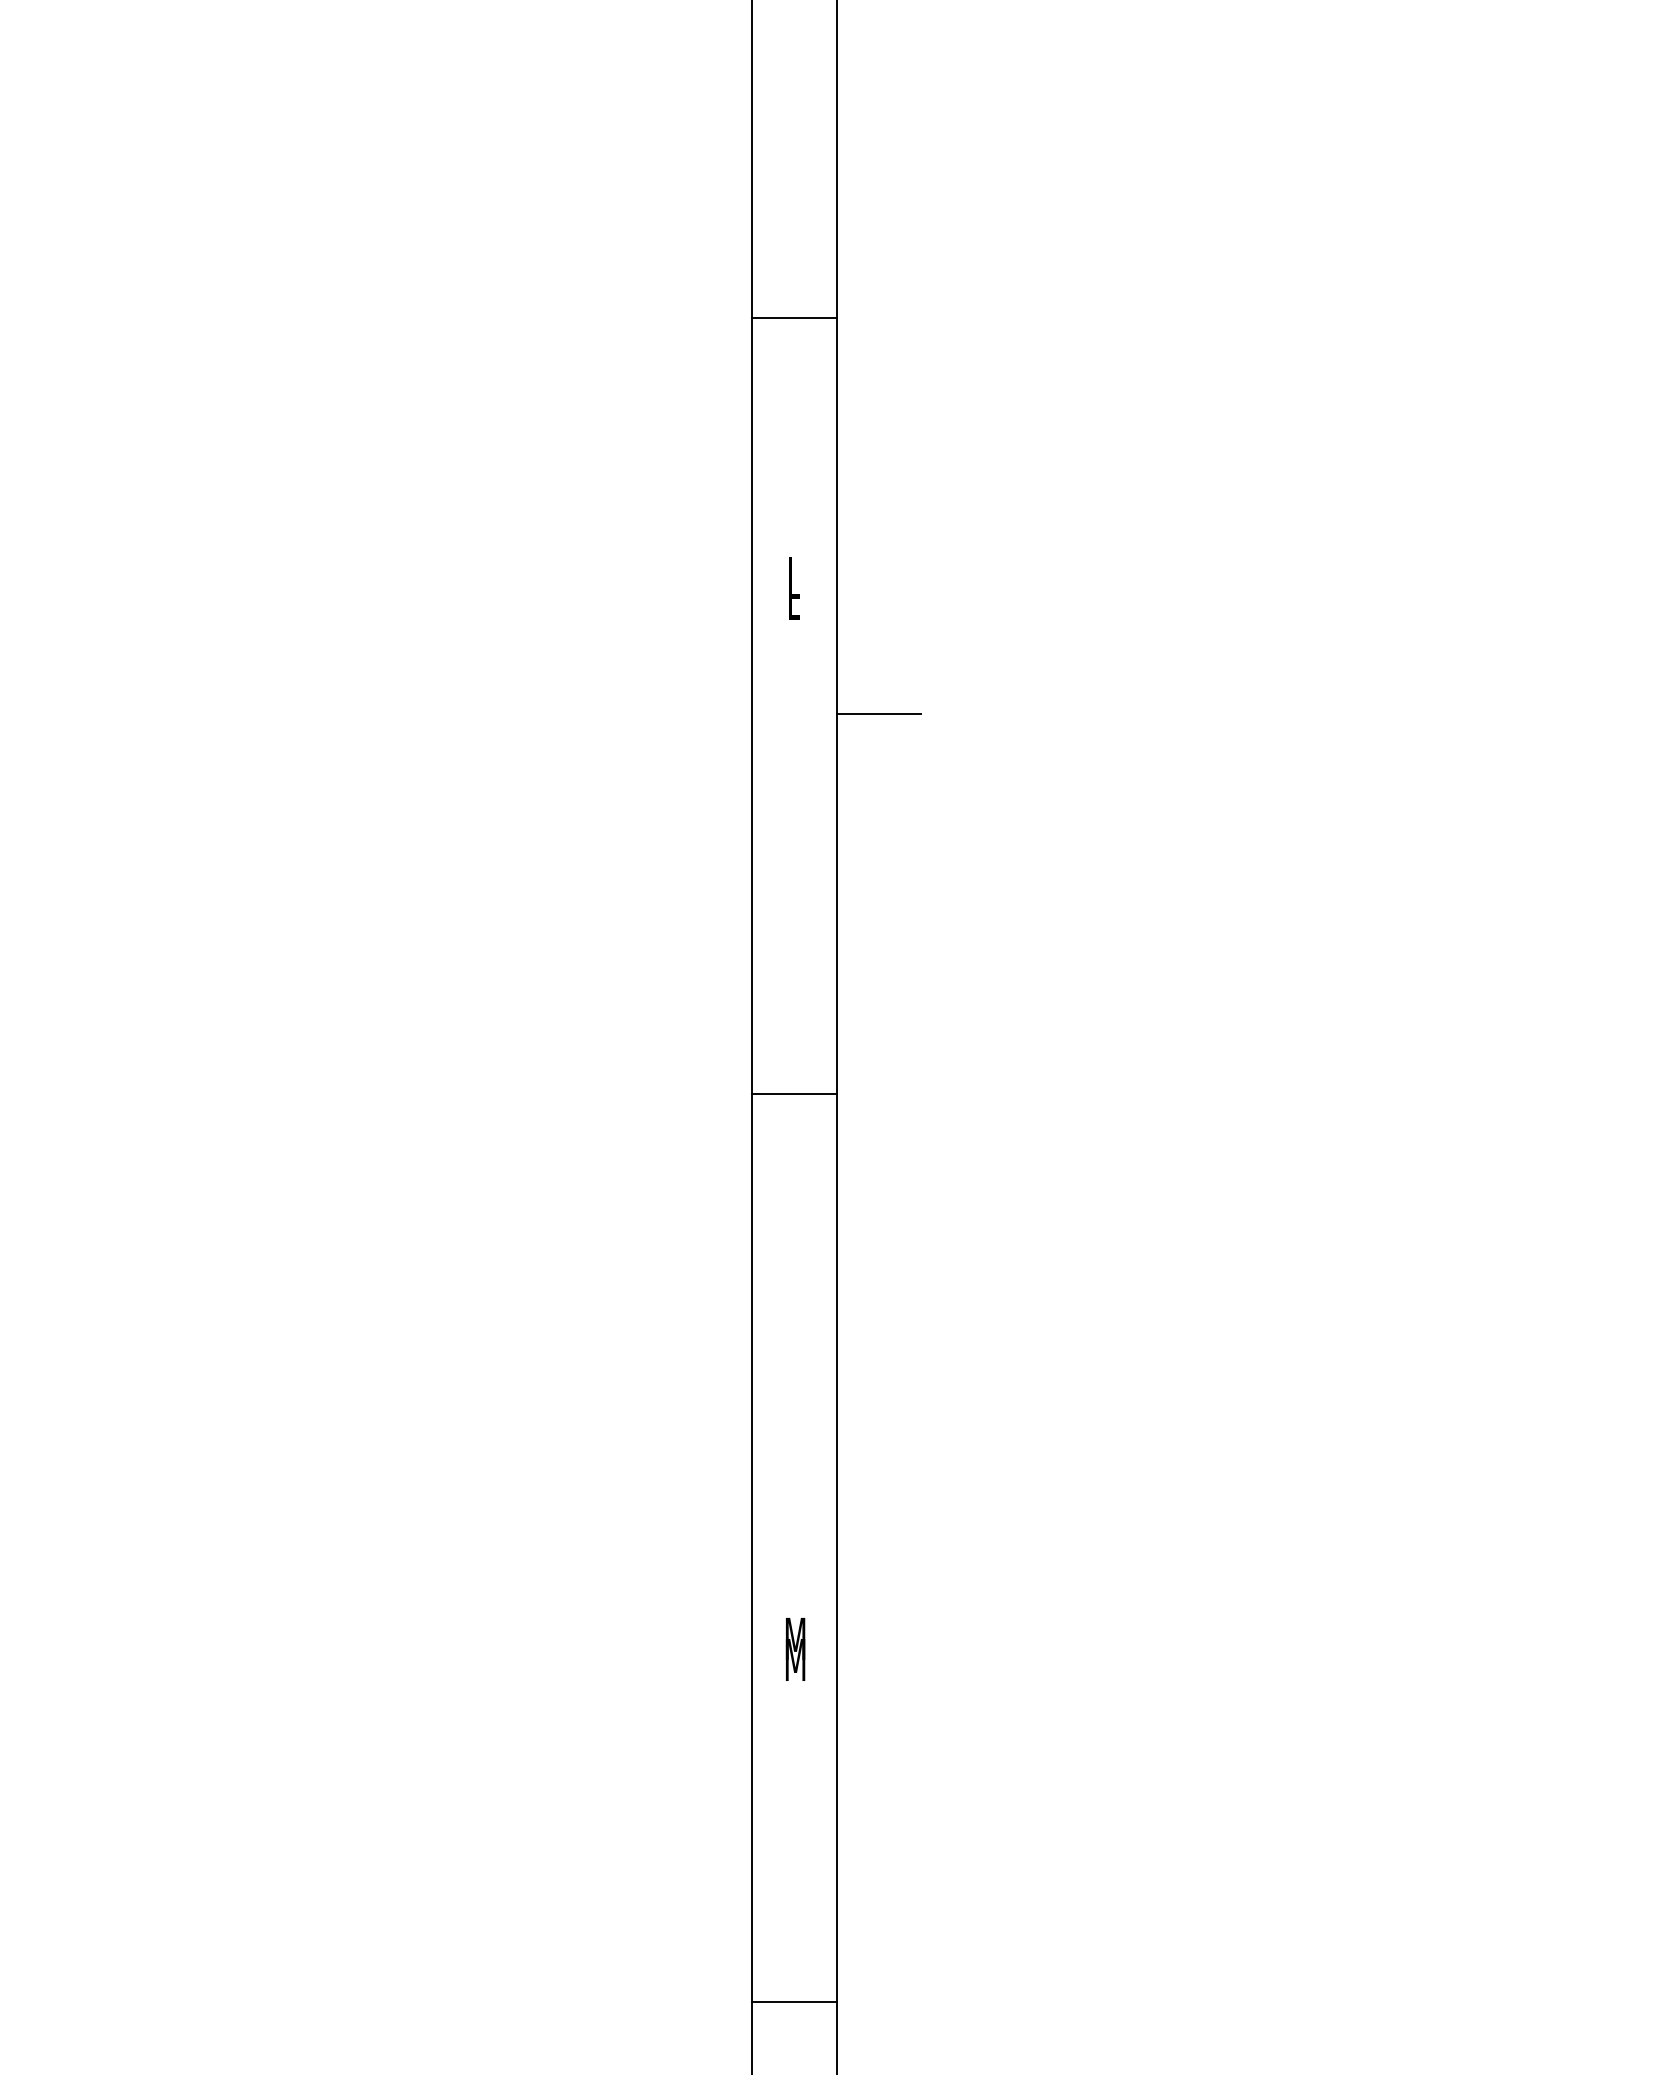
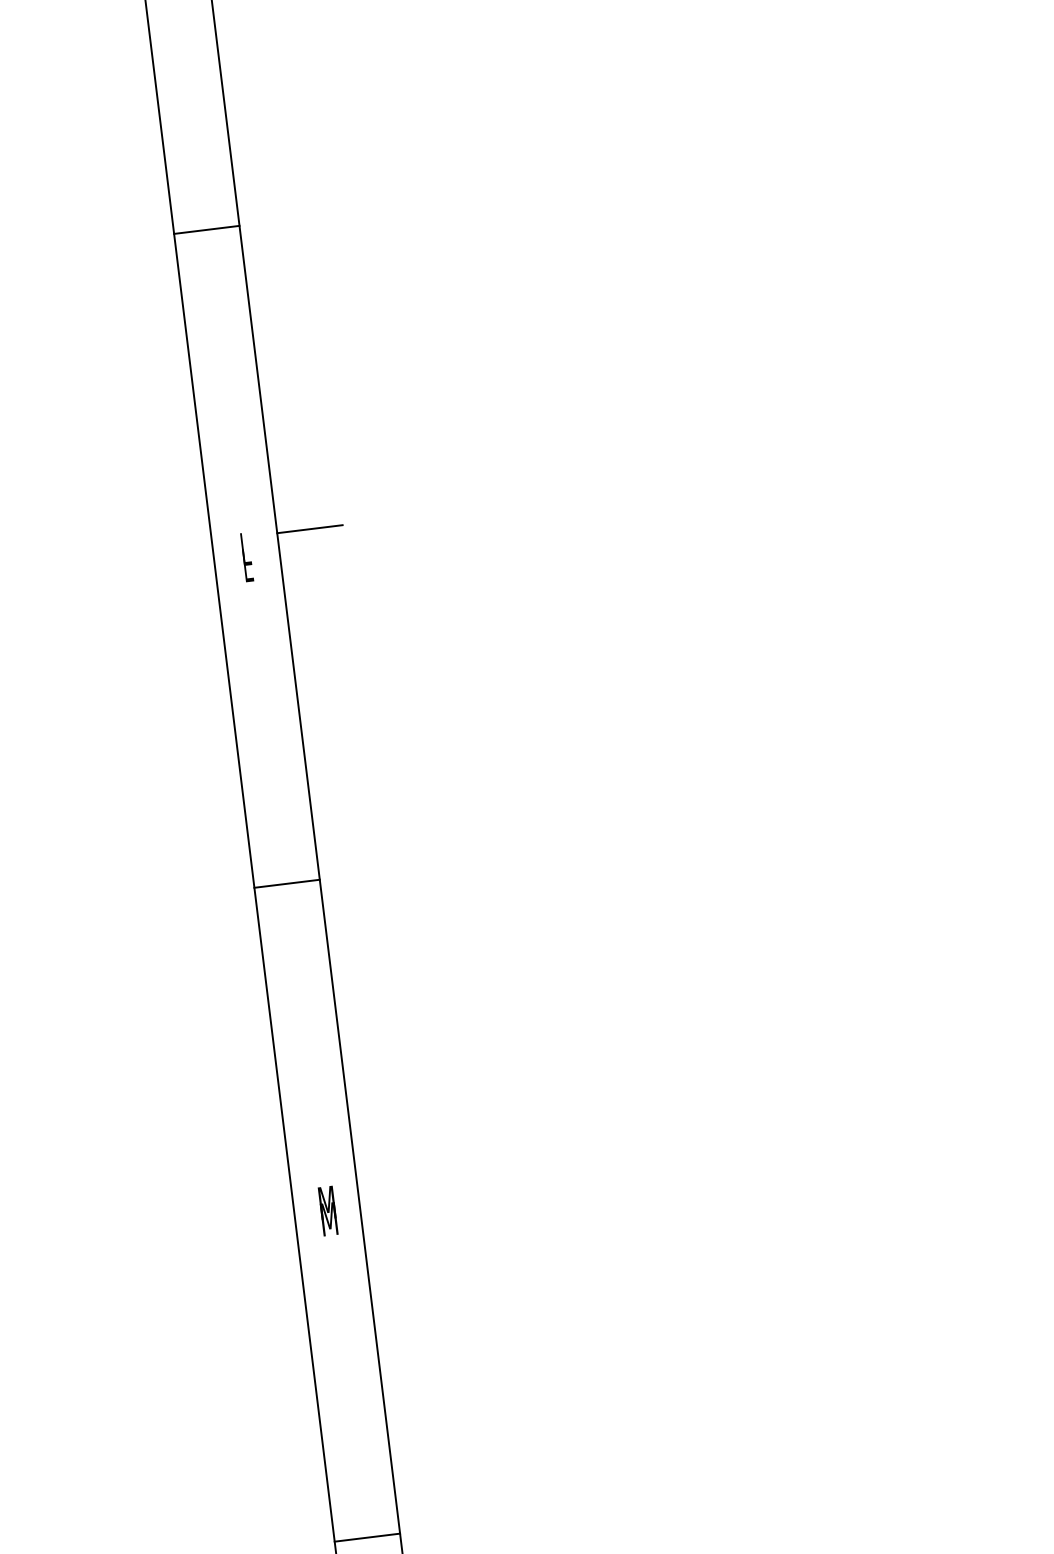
text: (794, 588) -> (247, 557), moved
line: (794, 1093) -> (287, 883), moved
text: (795, 1649) -> (328, 1211), moved

